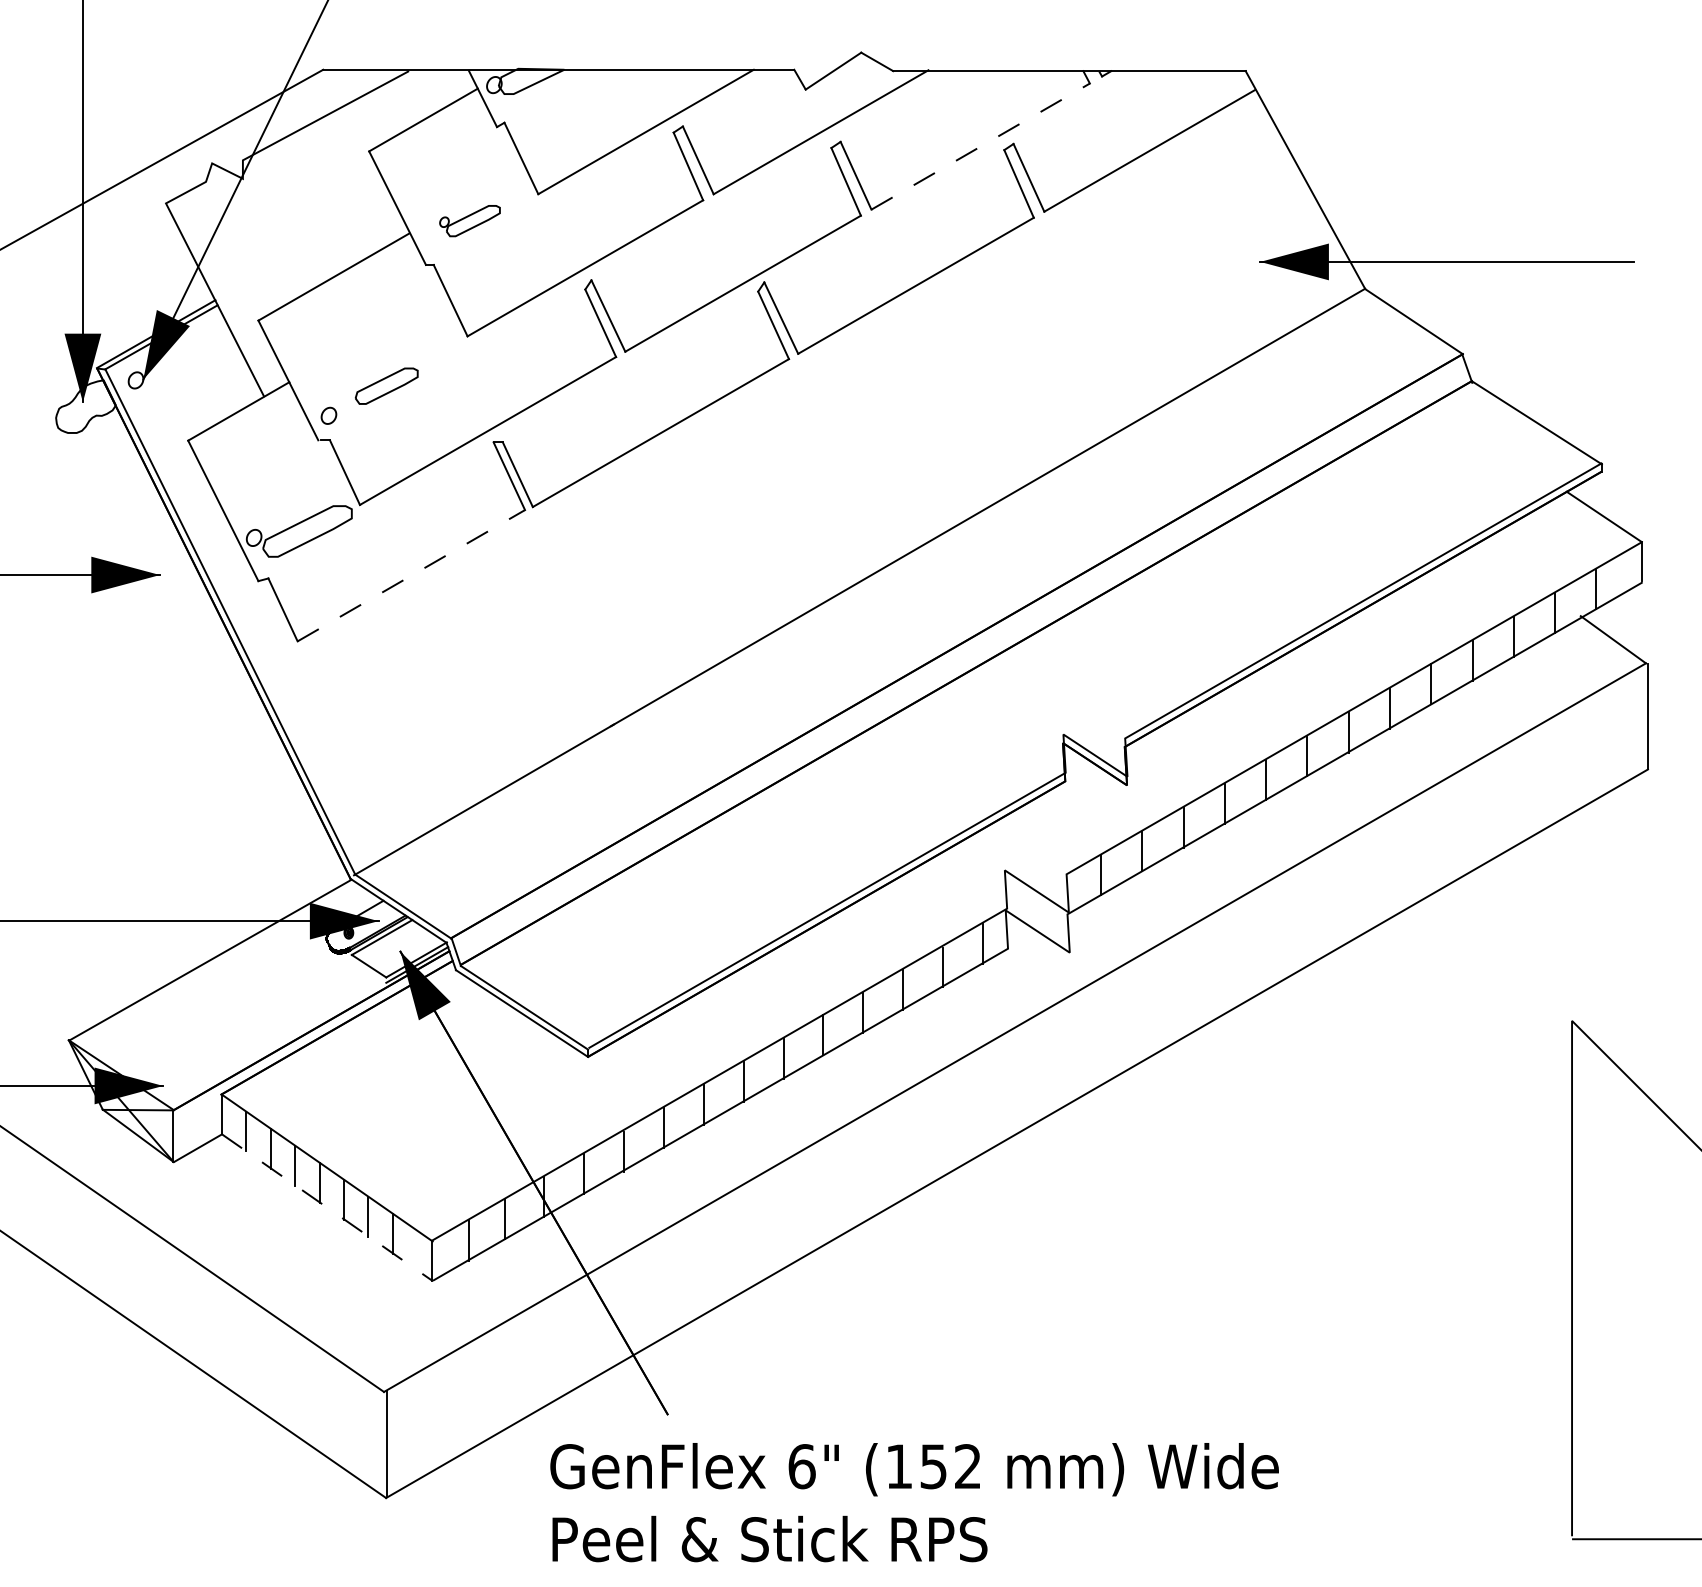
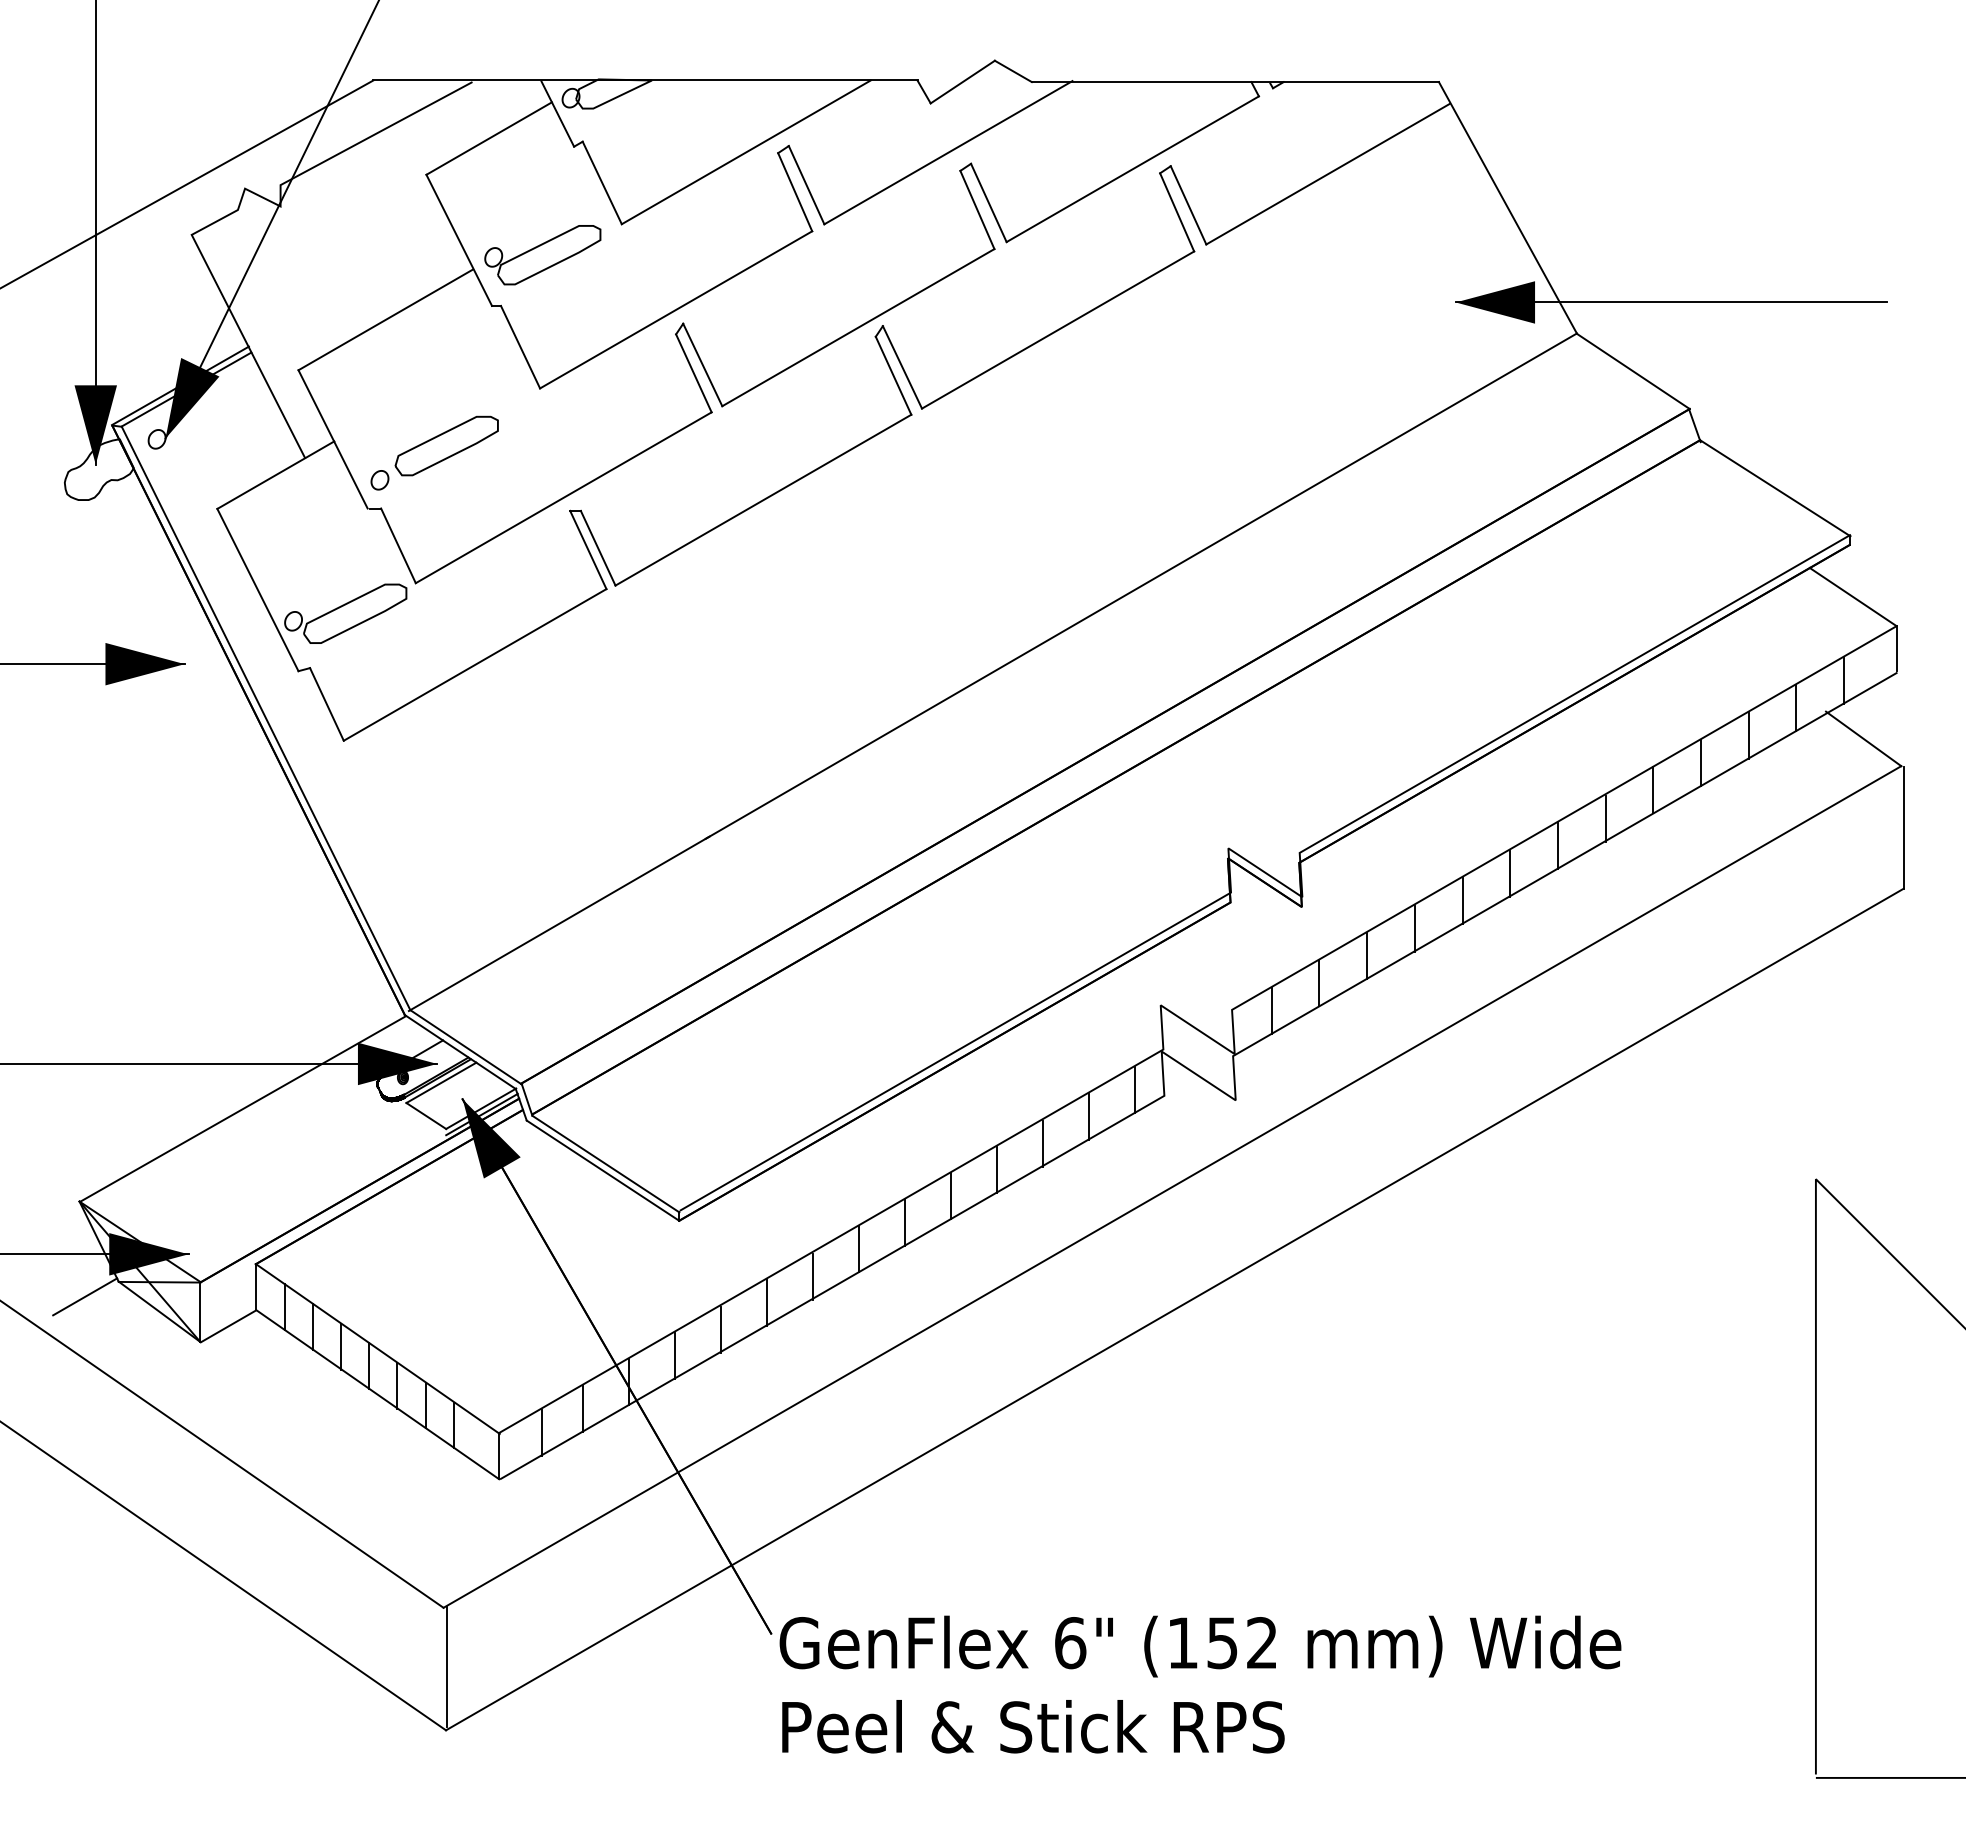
line: (980, 146) -> (1132, 169), dashed -> solid
part: (469, 221) -> (542, 255), size x1.67
part: (386, 385) -> (446, 445), size x1.43
line: (411, 575) -> (475, 664), dashed -> solid
line: (74, 1122) -> (85, 1296), added
line: (326, 1207) -> (377, 1394), dashed -> solid
text: (914, 1502) -> (1200, 1684), moved

